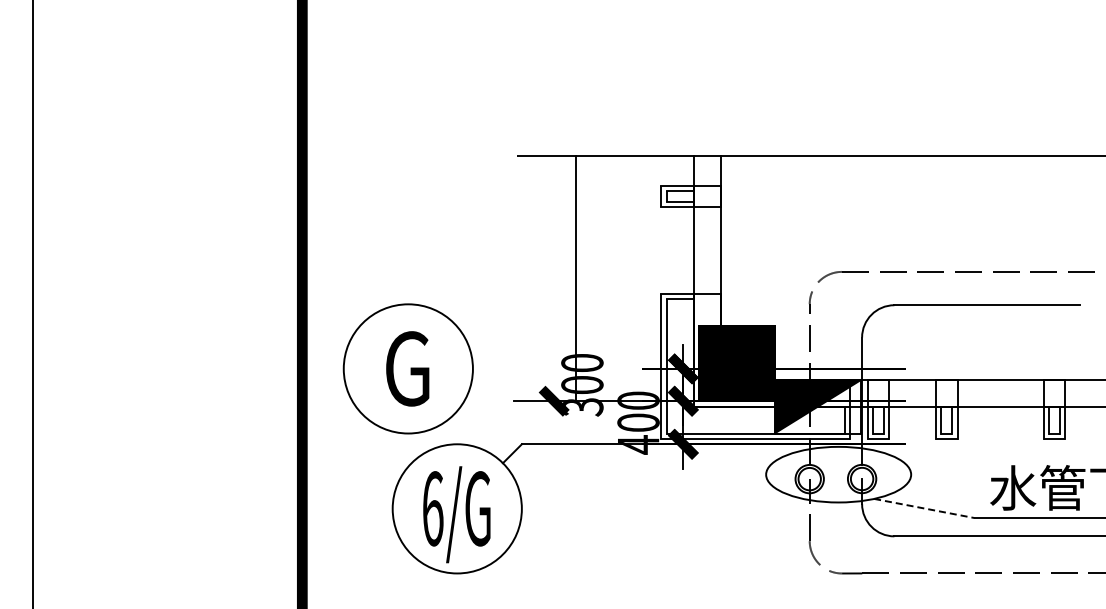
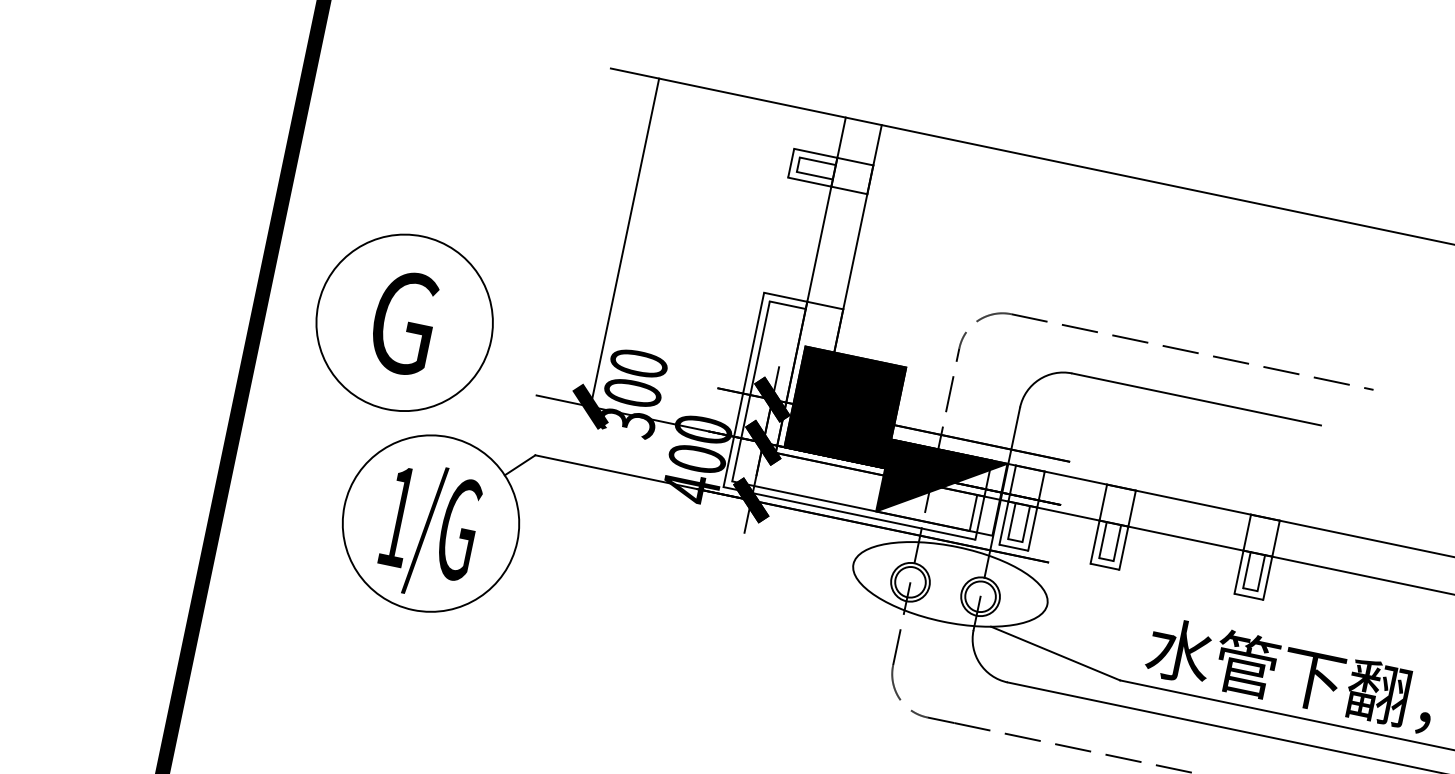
line: (576, 278) -> (625, 242), moved
text: (433, 508) -> (399, 516), 6/G -> 1/G
line: (924, 508) -> (1055, 653), dashed -> solid

